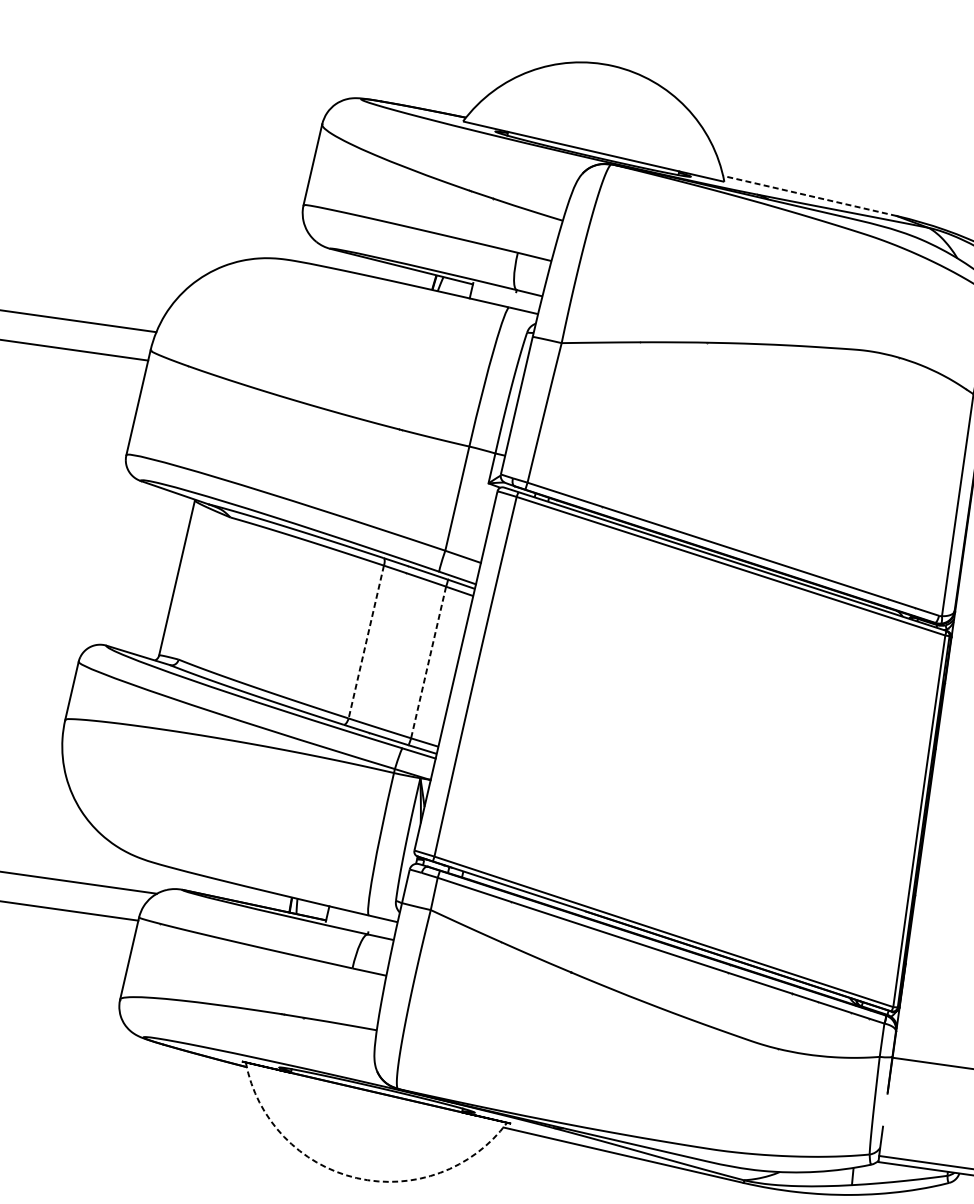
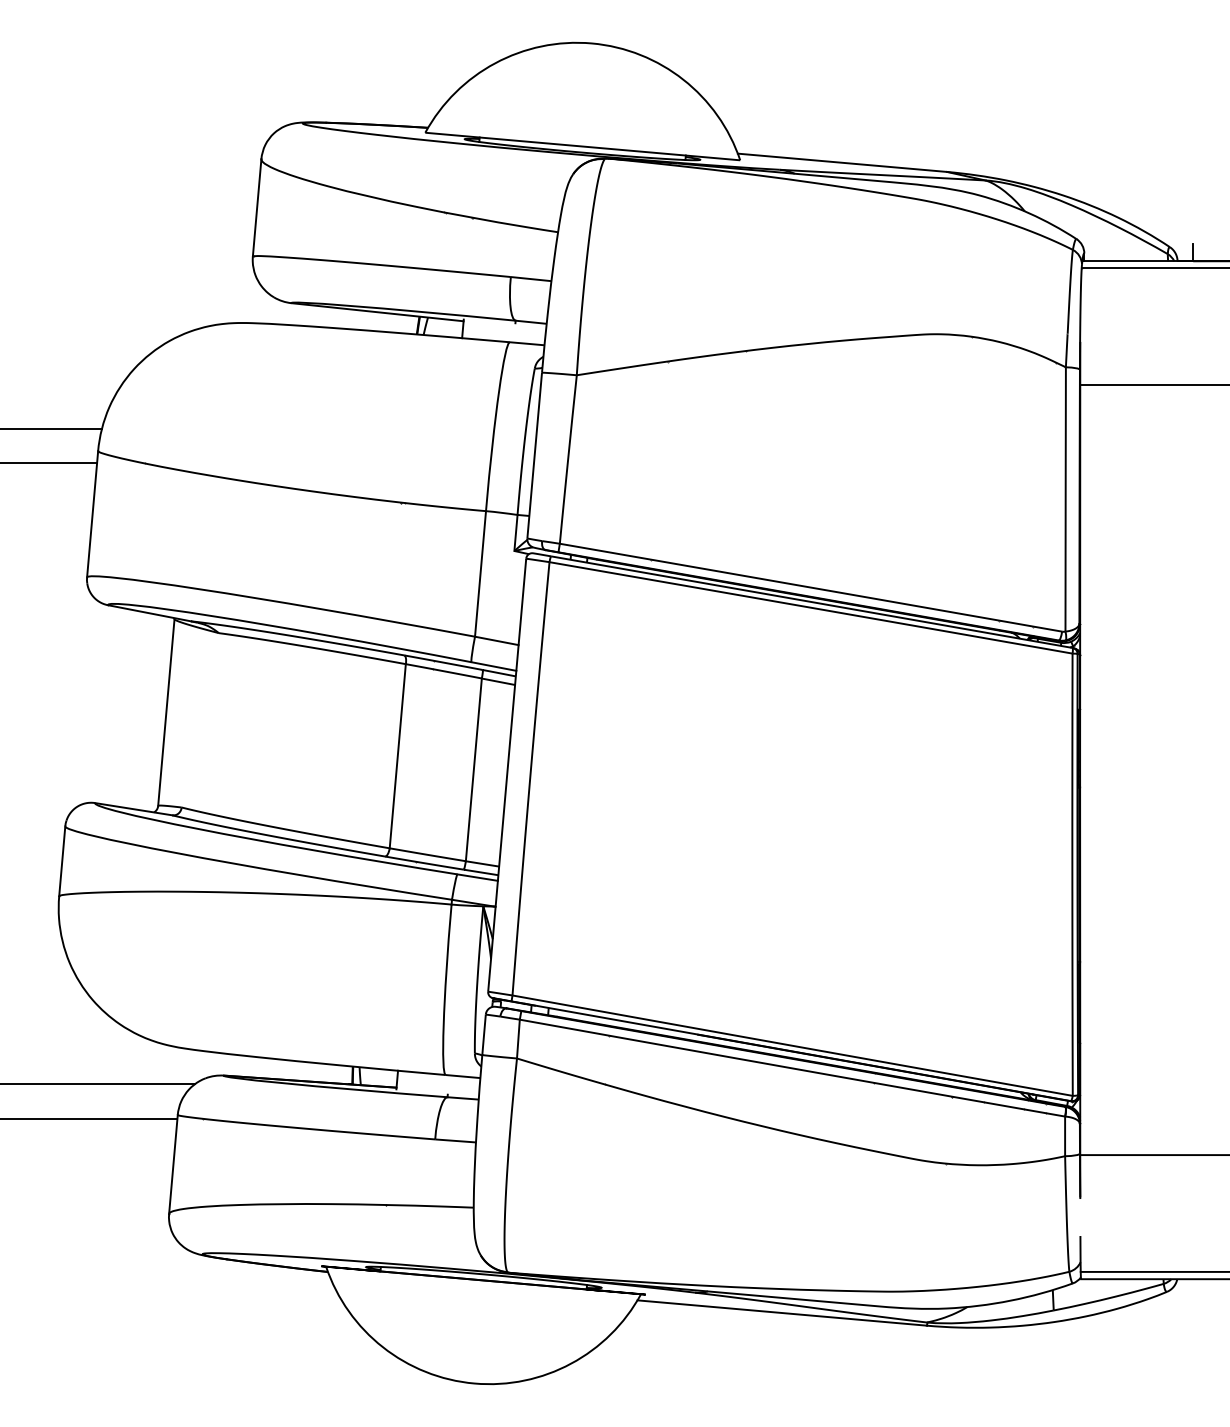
line: (809, 195) -> (841, 162), dashed -> solid
line: (366, 642) -> (397, 756), dashed -> solid
line: (428, 662) -> (473, 769), dashed -> solid
arc: (356, 1178) -> (474, 1383), dashed -> solid

